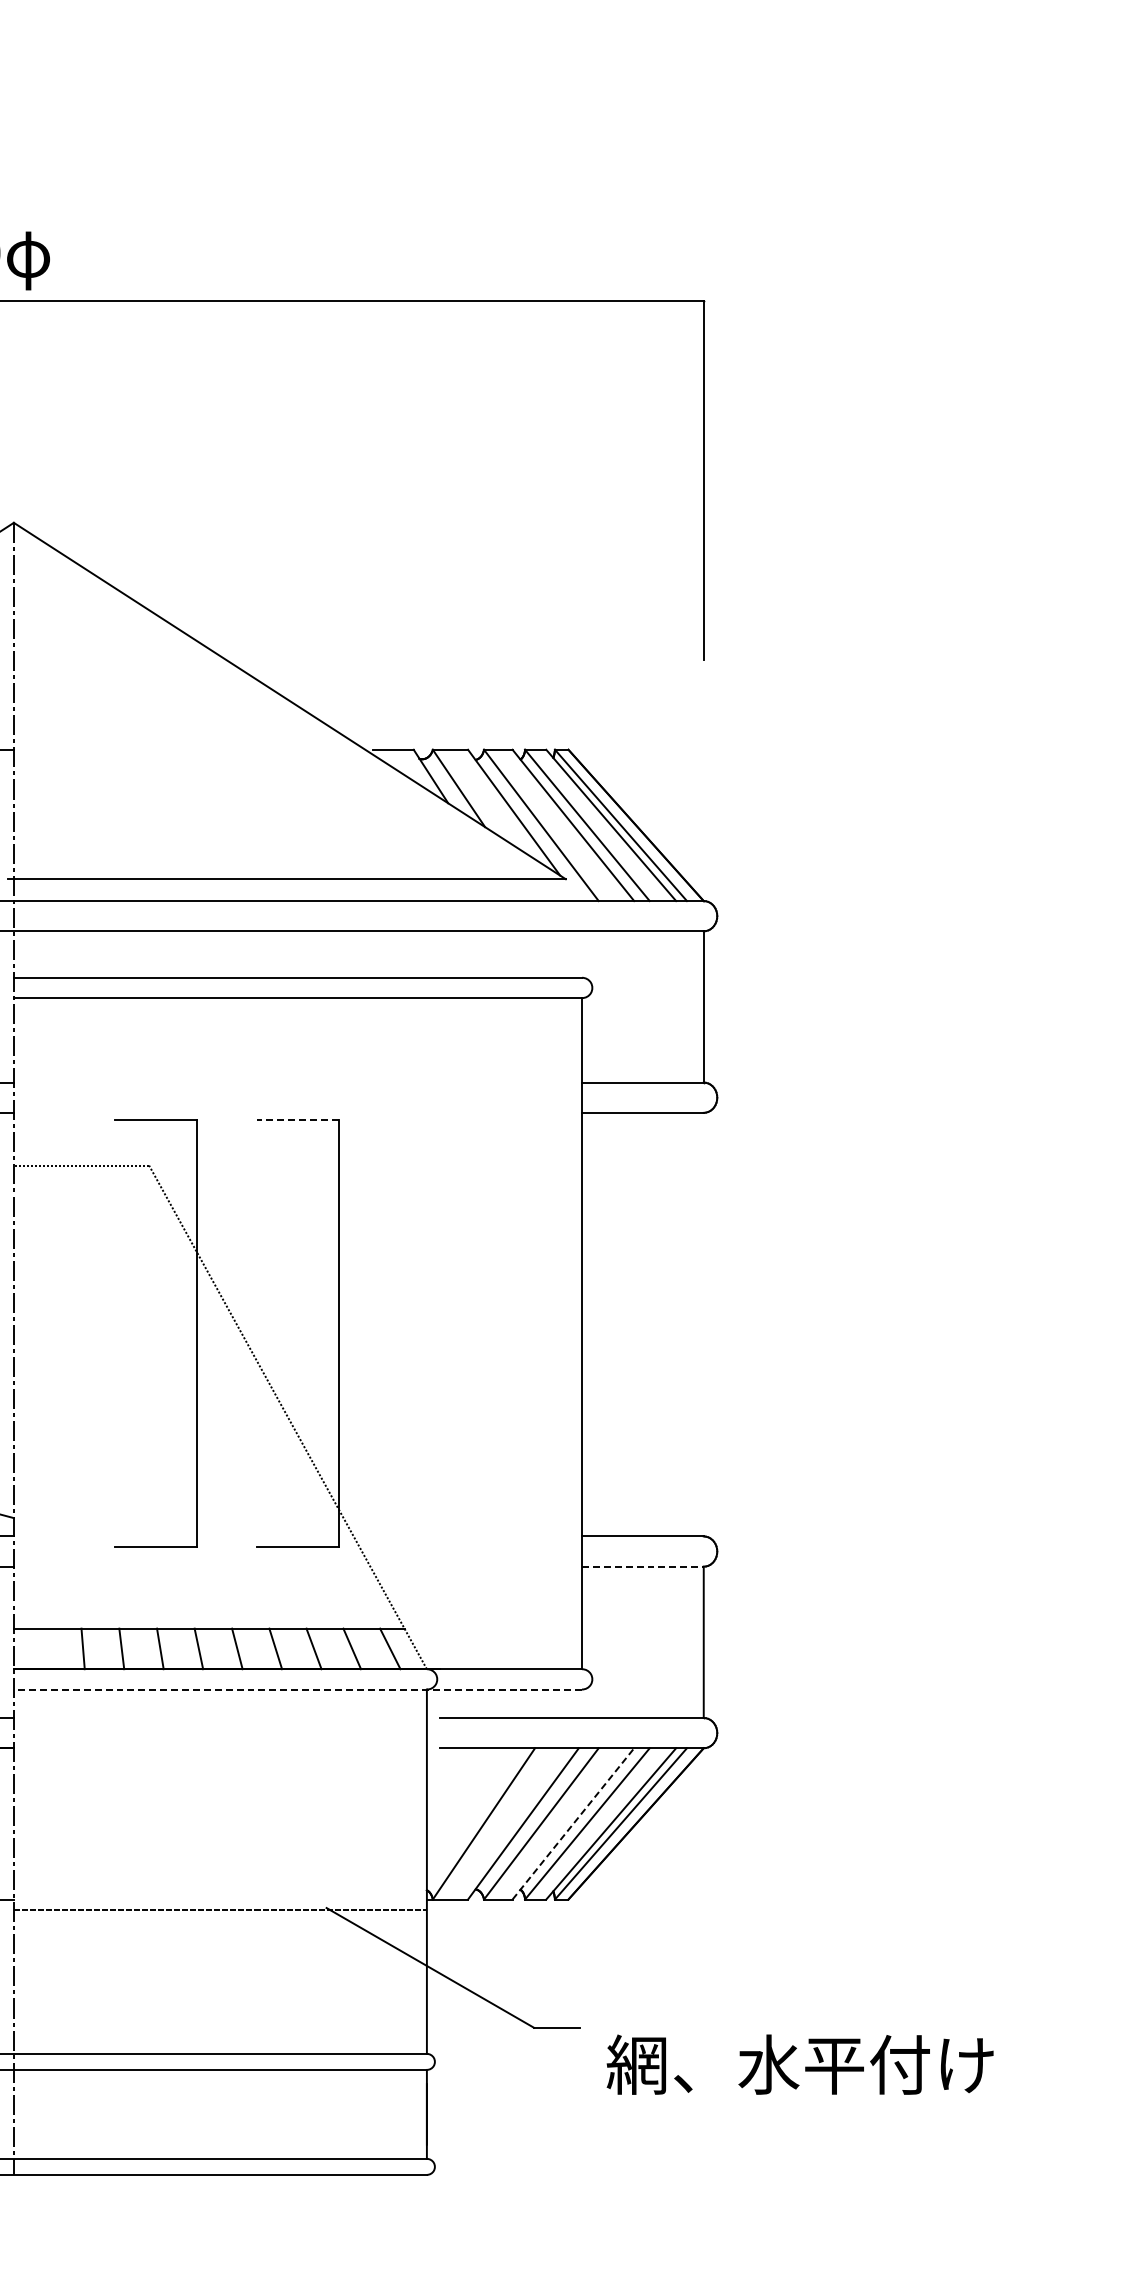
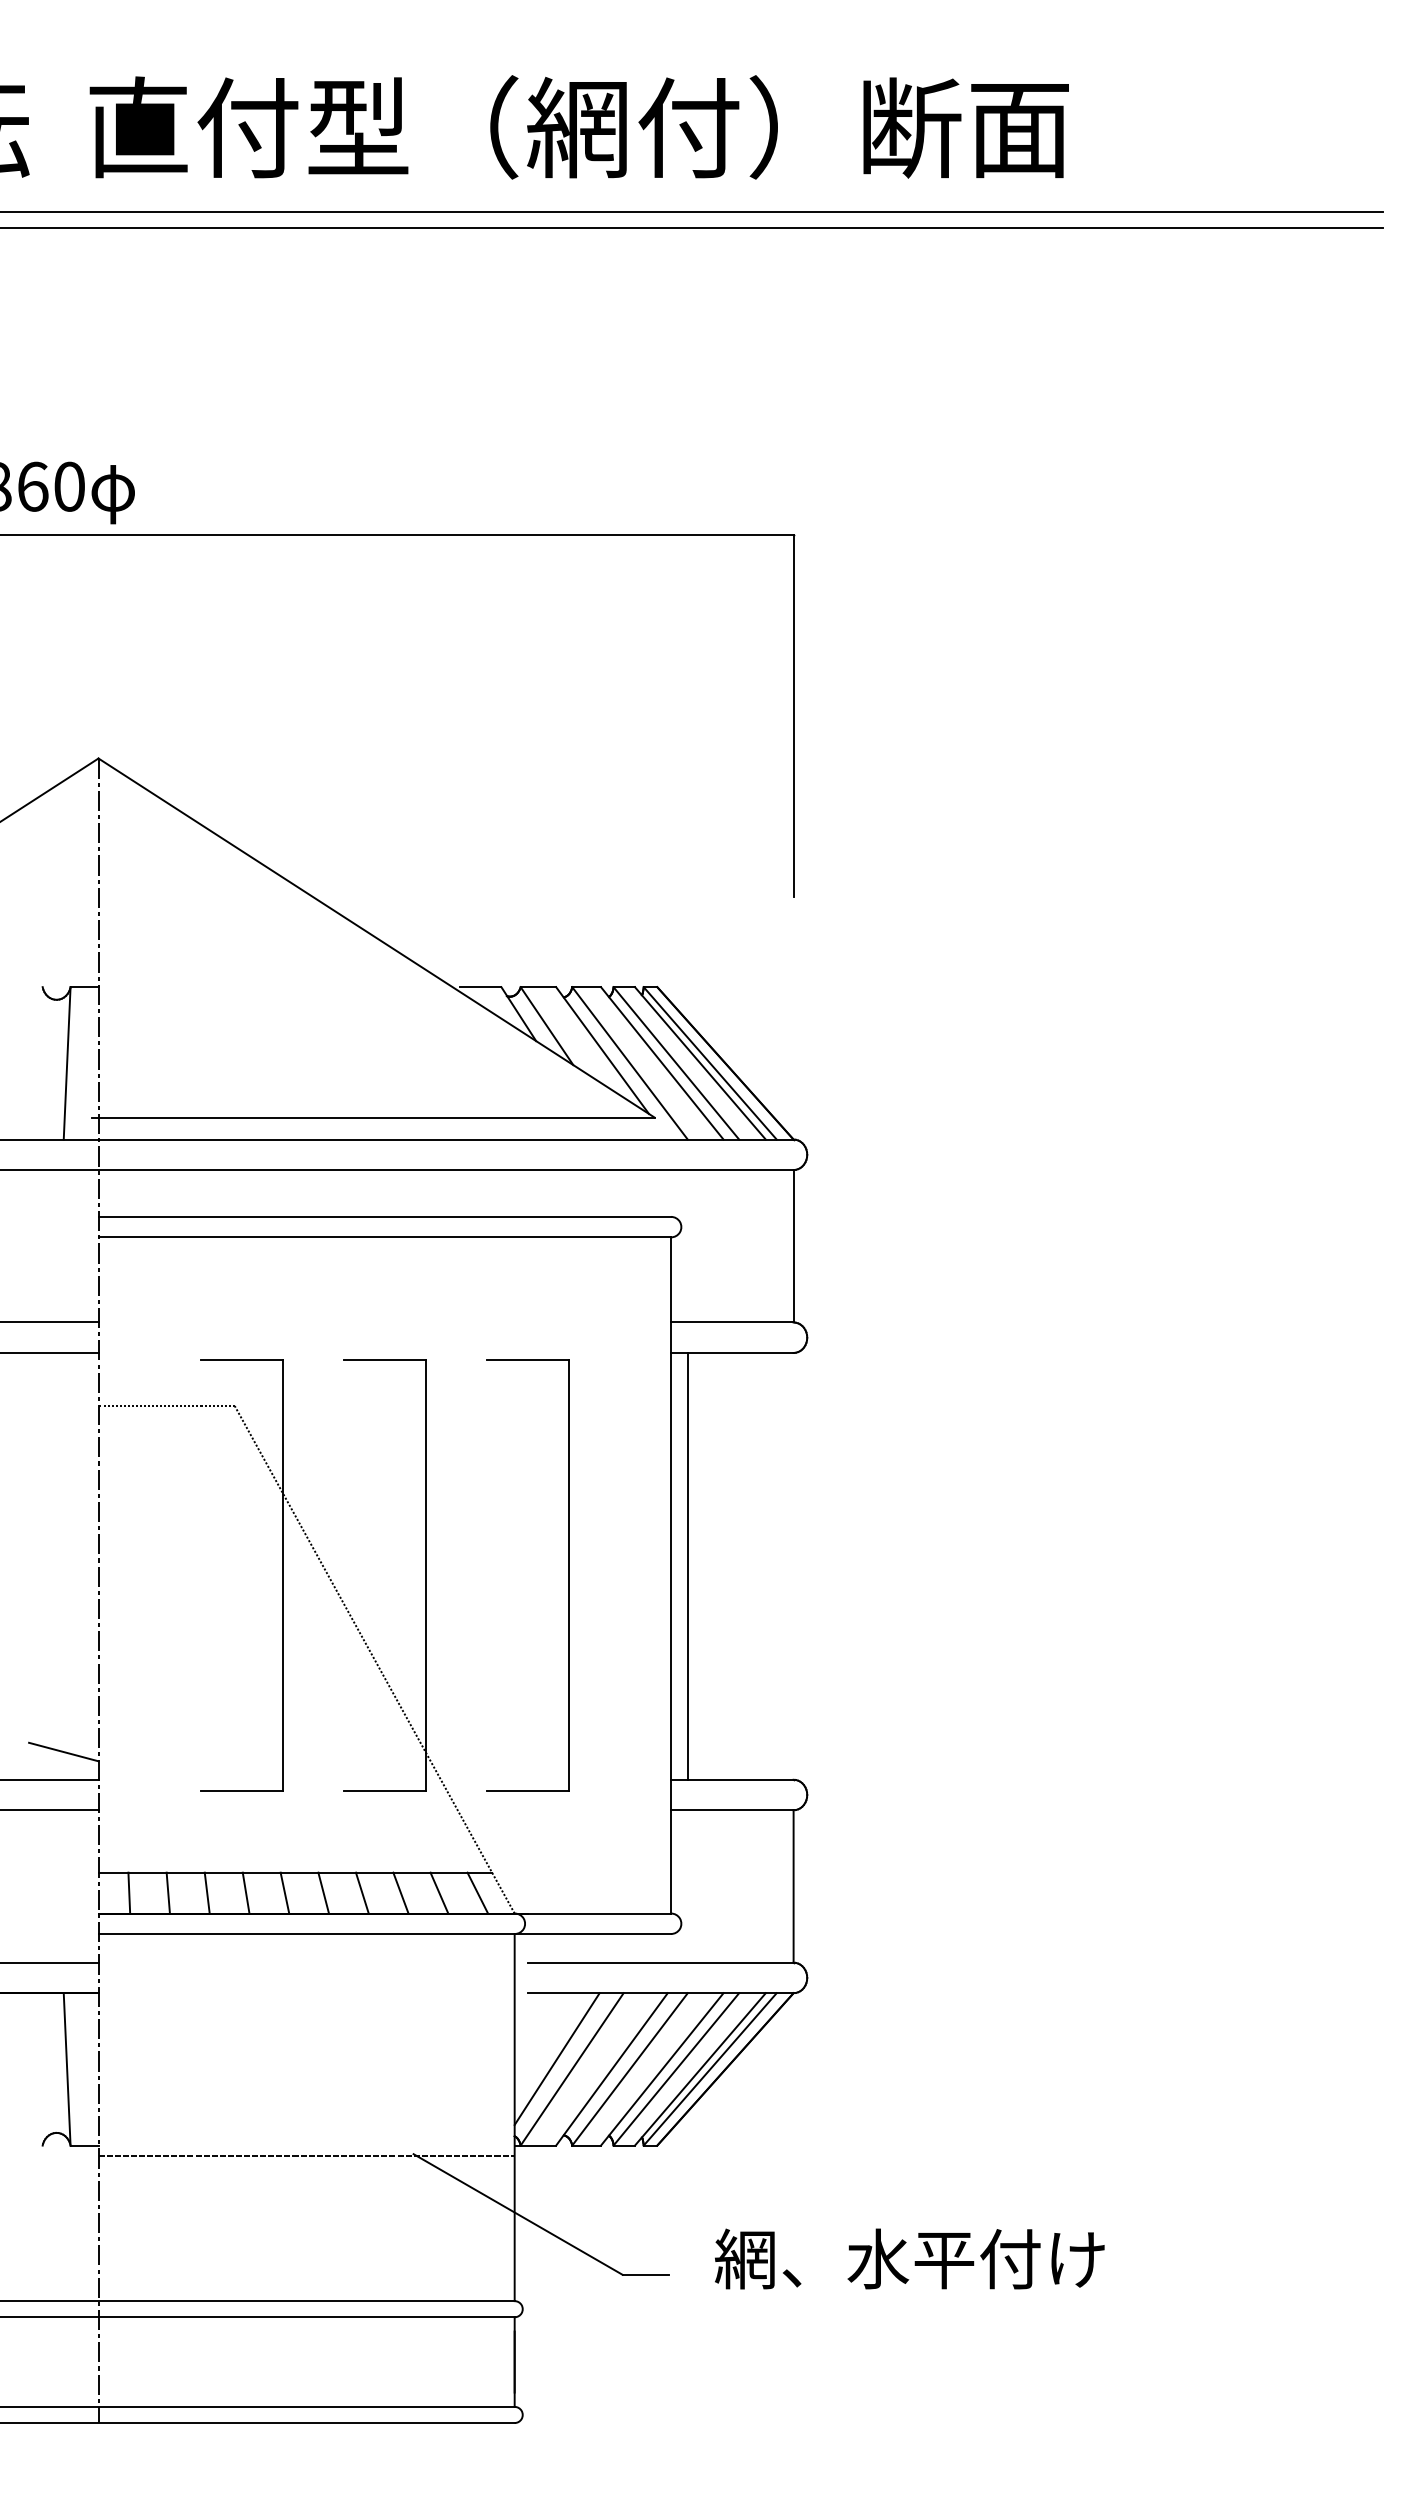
line: (297, 1120) -> (384, 1360), dashed -> solid
line: (598, 1323) -> (687, 1565), added
part: (480, 1333) -> (568, 1575), added
line: (643, 1566) -> (732, 1810), dashed -> solid
line: (44, 1648) -> (129, 1892), added
line: (297, 1689) -> (384, 1933), dashed -> solid
line: (468, 1814) -> (556, 2059), added
line: (573, 1824) -> (662, 2069), dashed -> solid
text: (799, 2064) -> (909, 2258), moved

